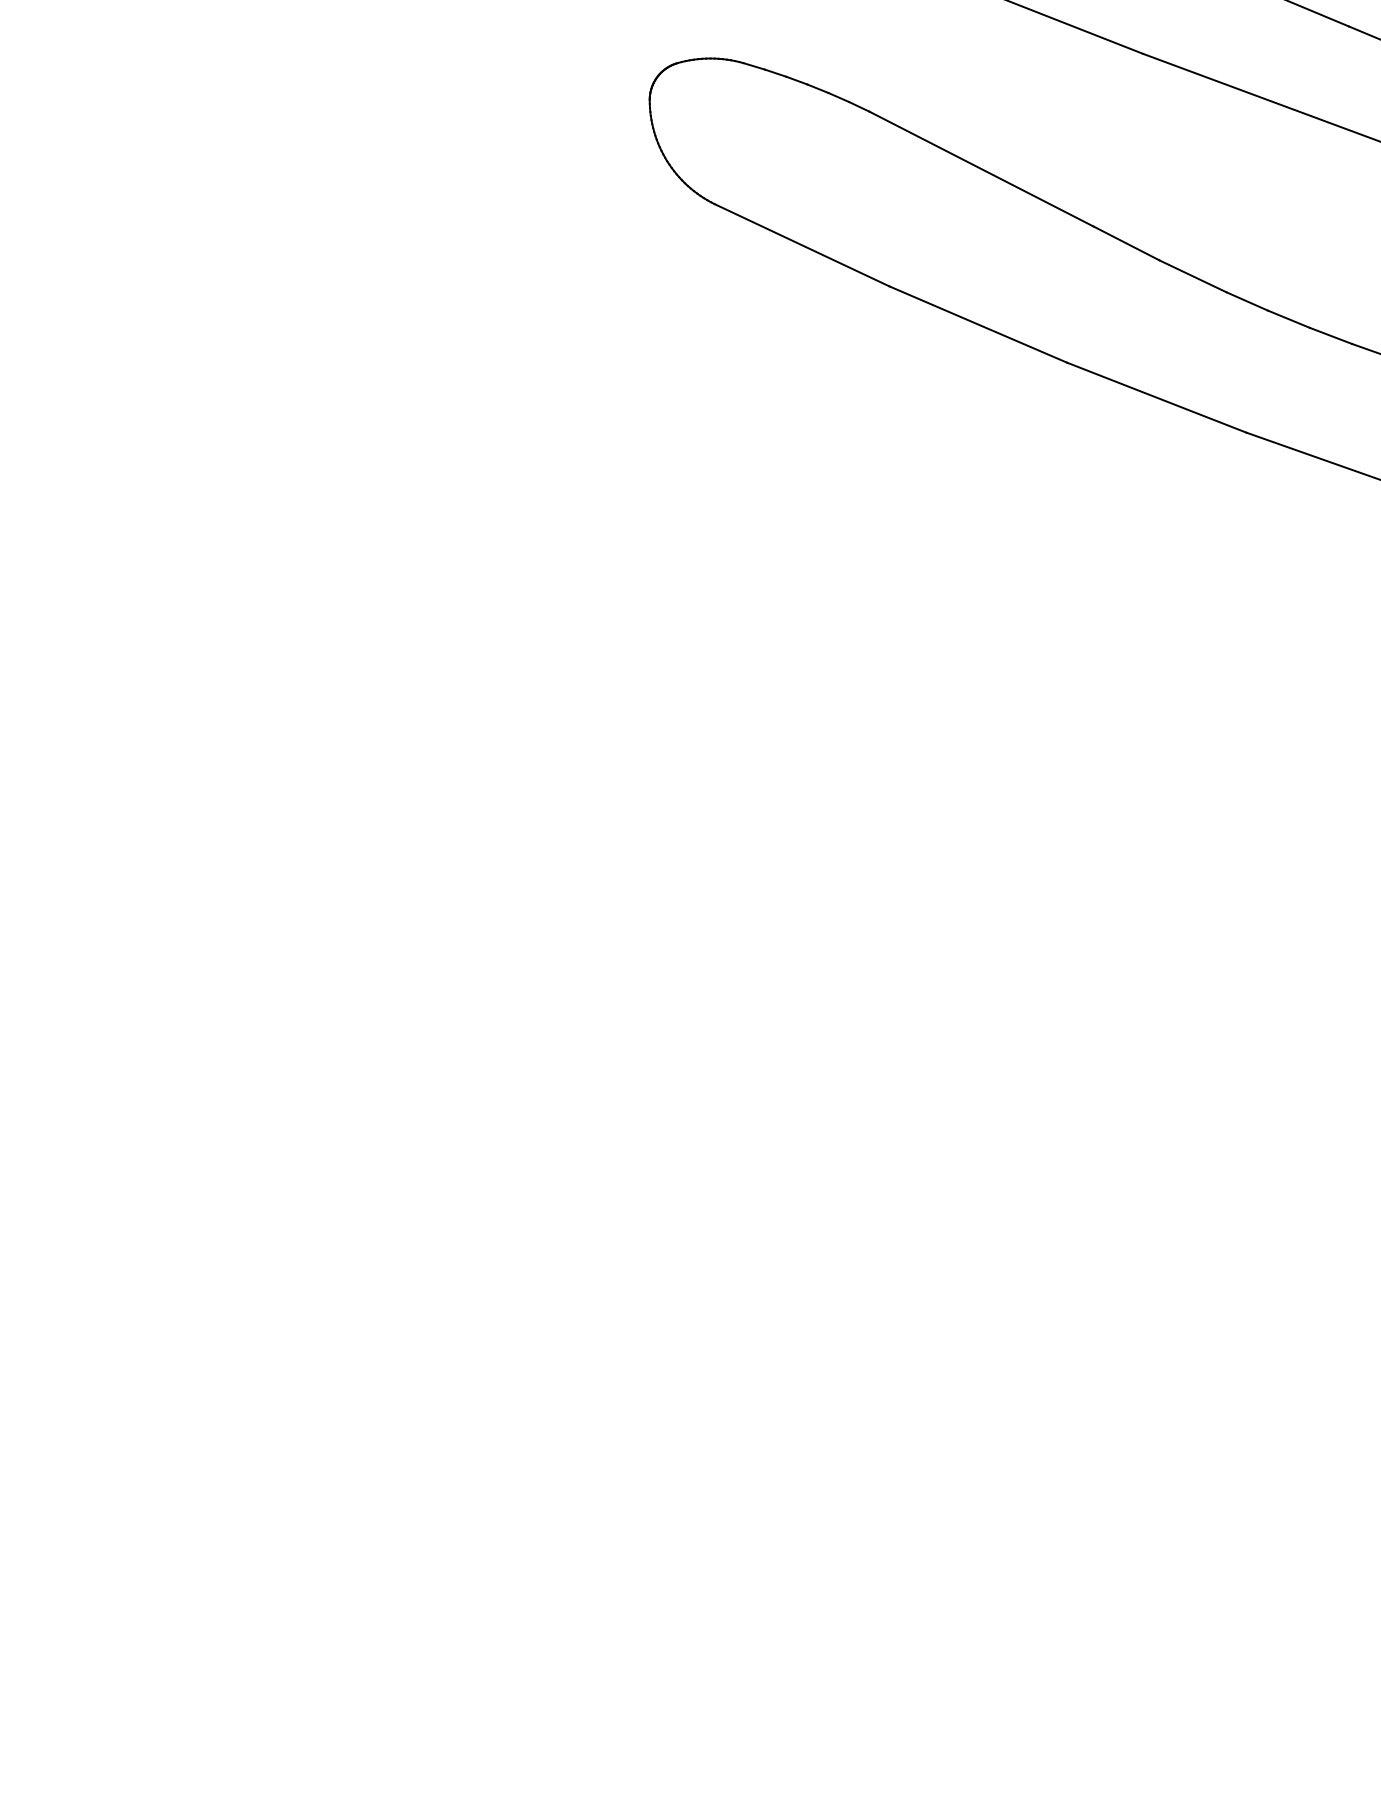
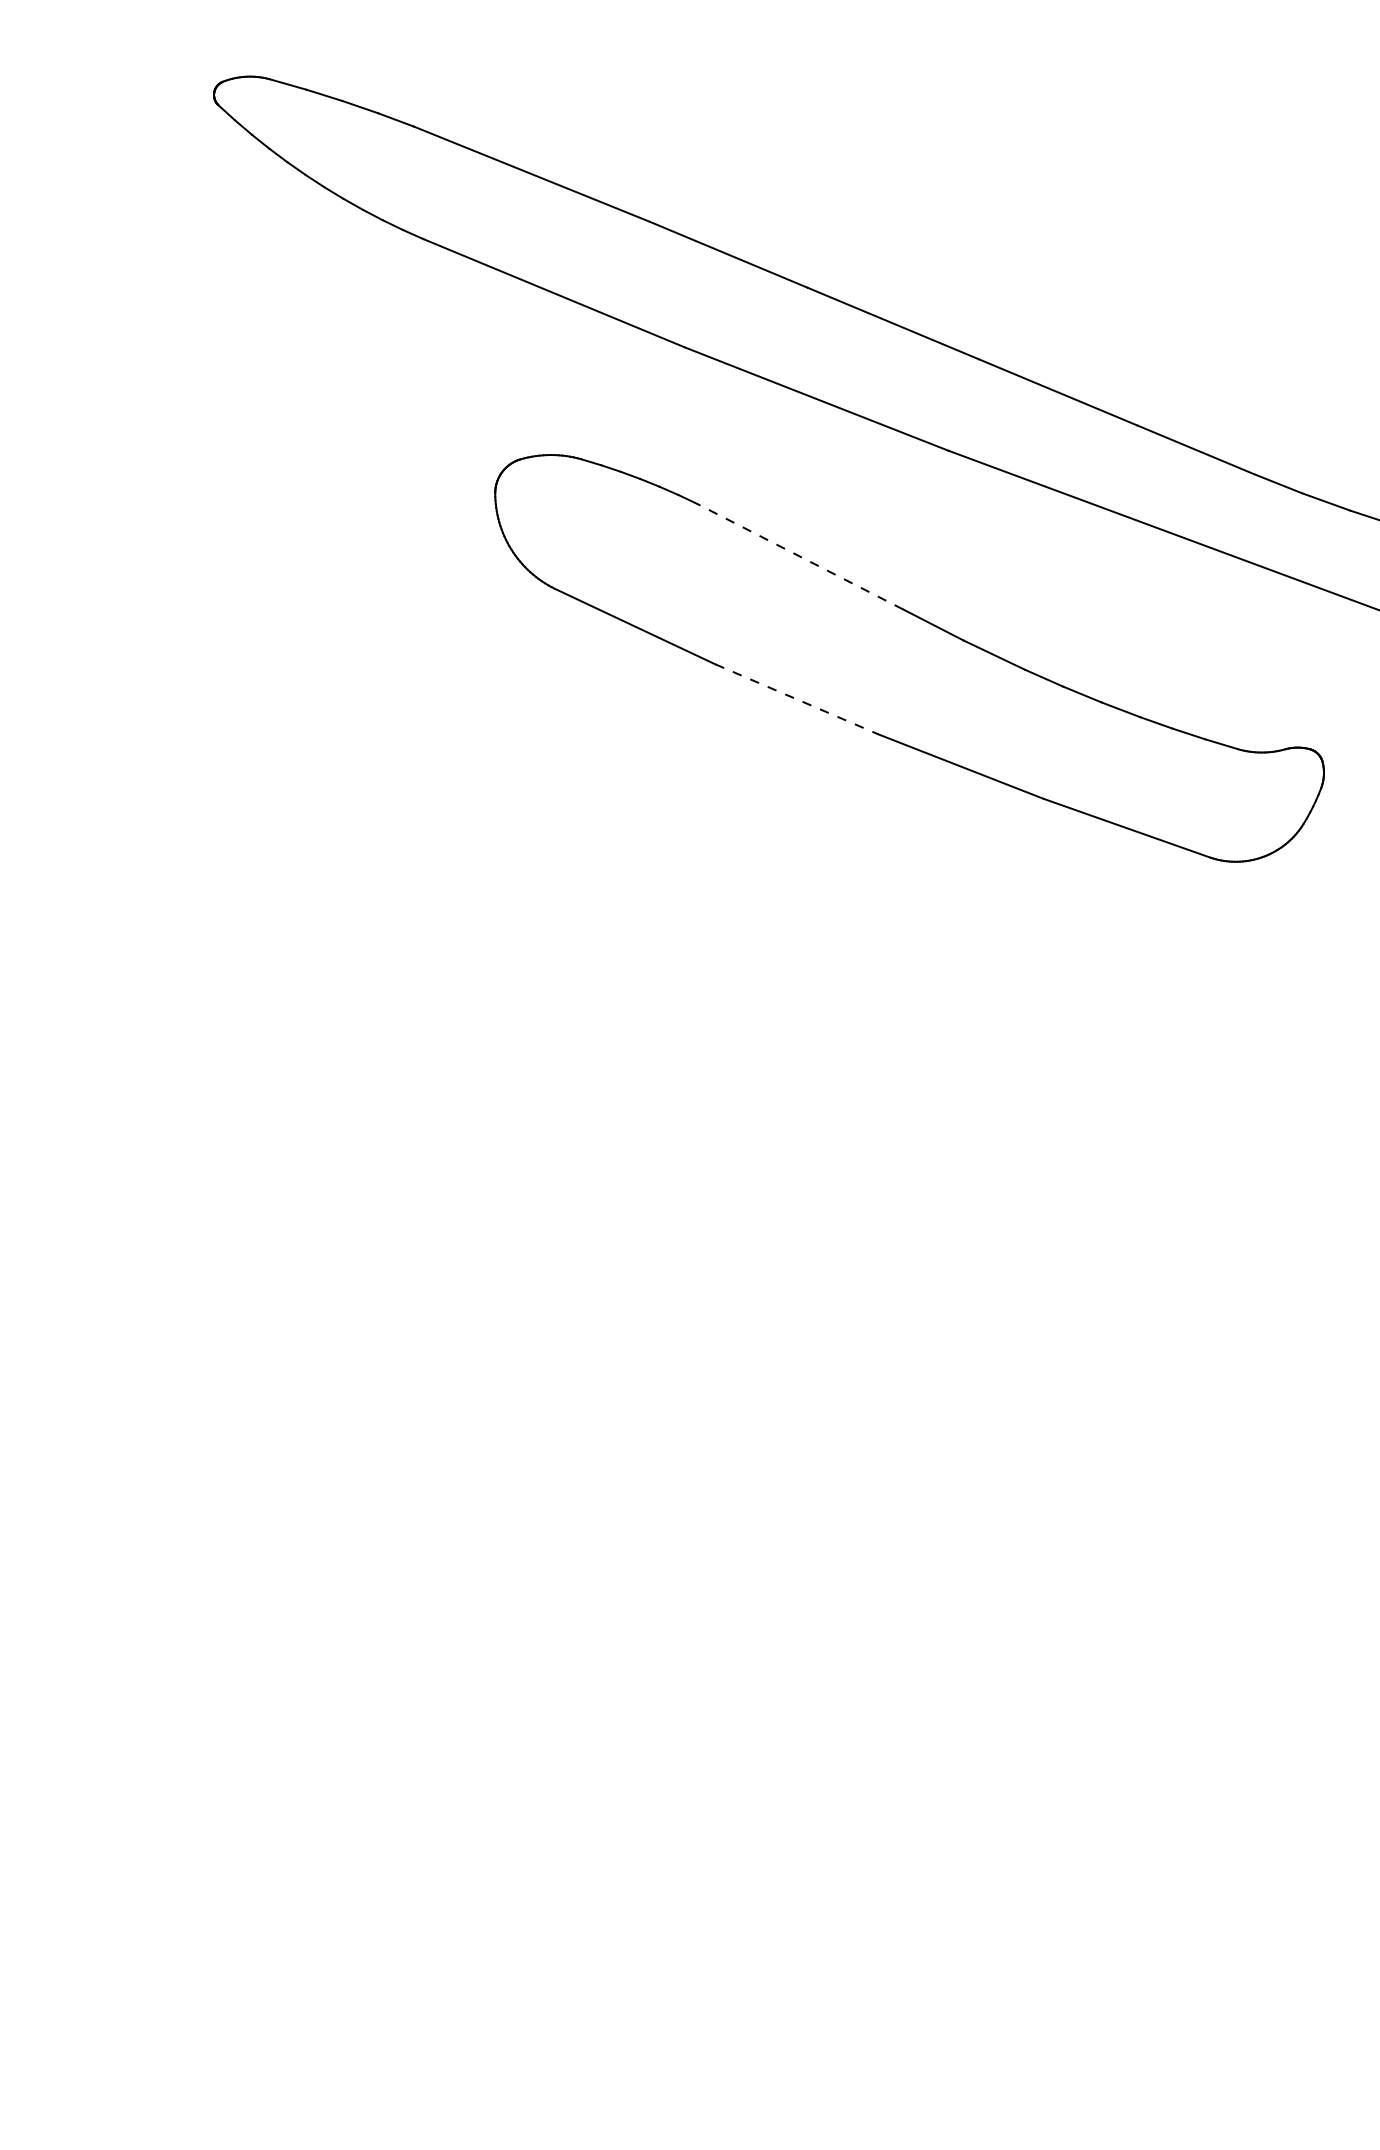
line: (981, 168) -> (800, 556), solid -> dashed
line: (978, 324) -> (797, 699), solid -> dashed

